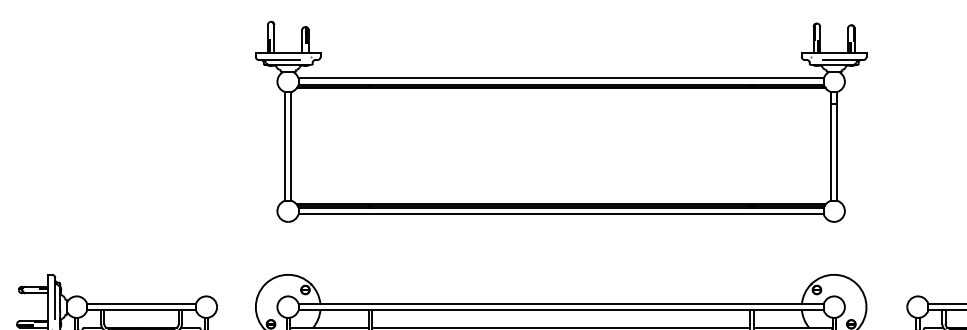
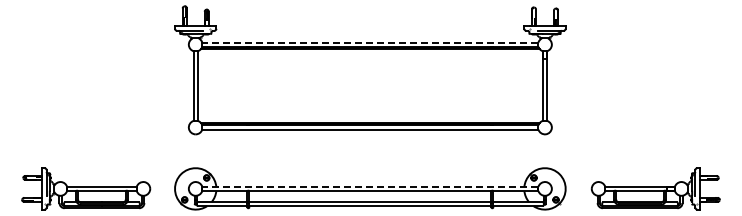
line: (559, 78) -> (369, 42), solid -> dashed
line: (559, 303) -> (369, 186), solid -> dashed

